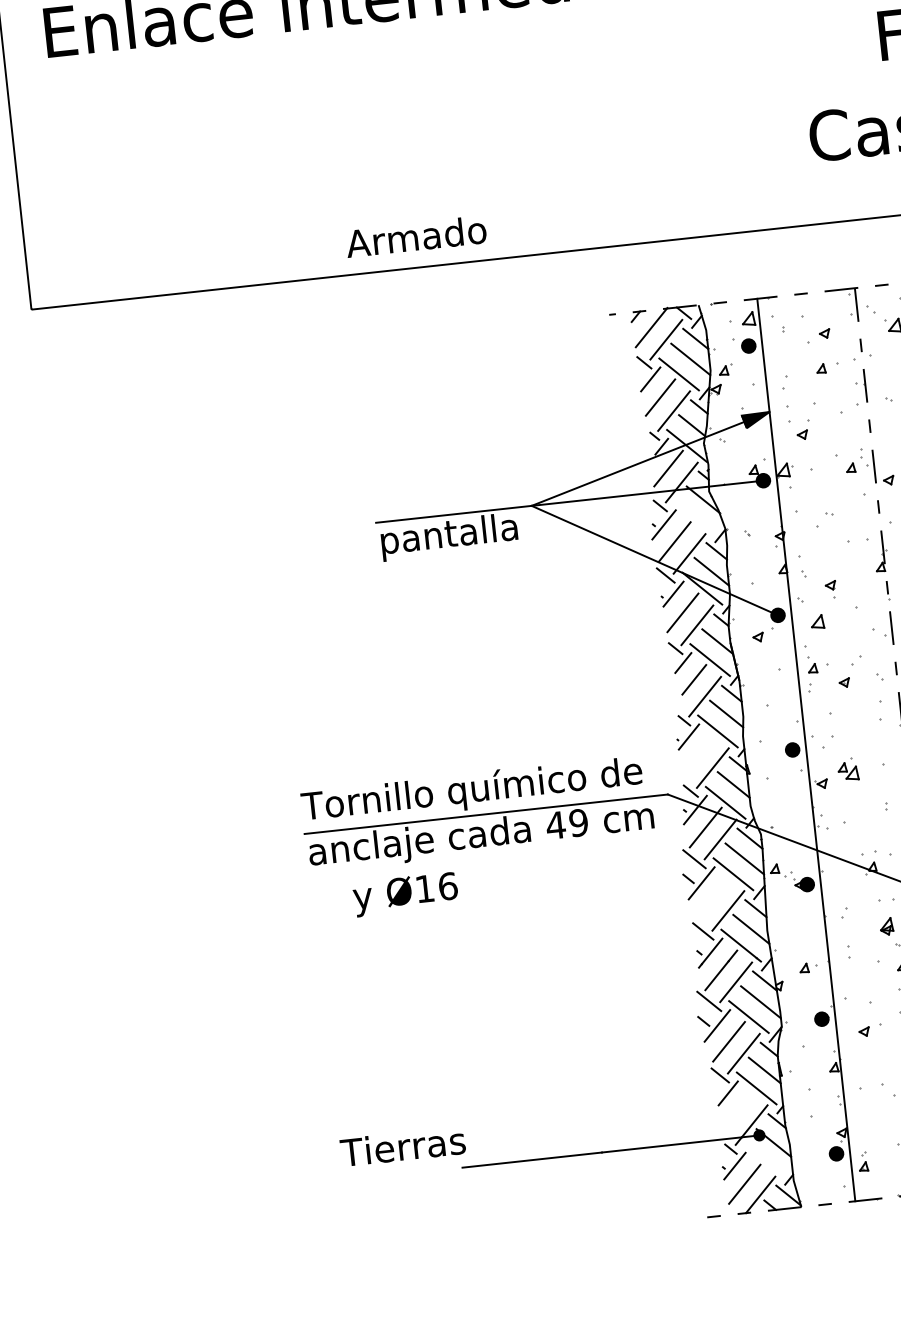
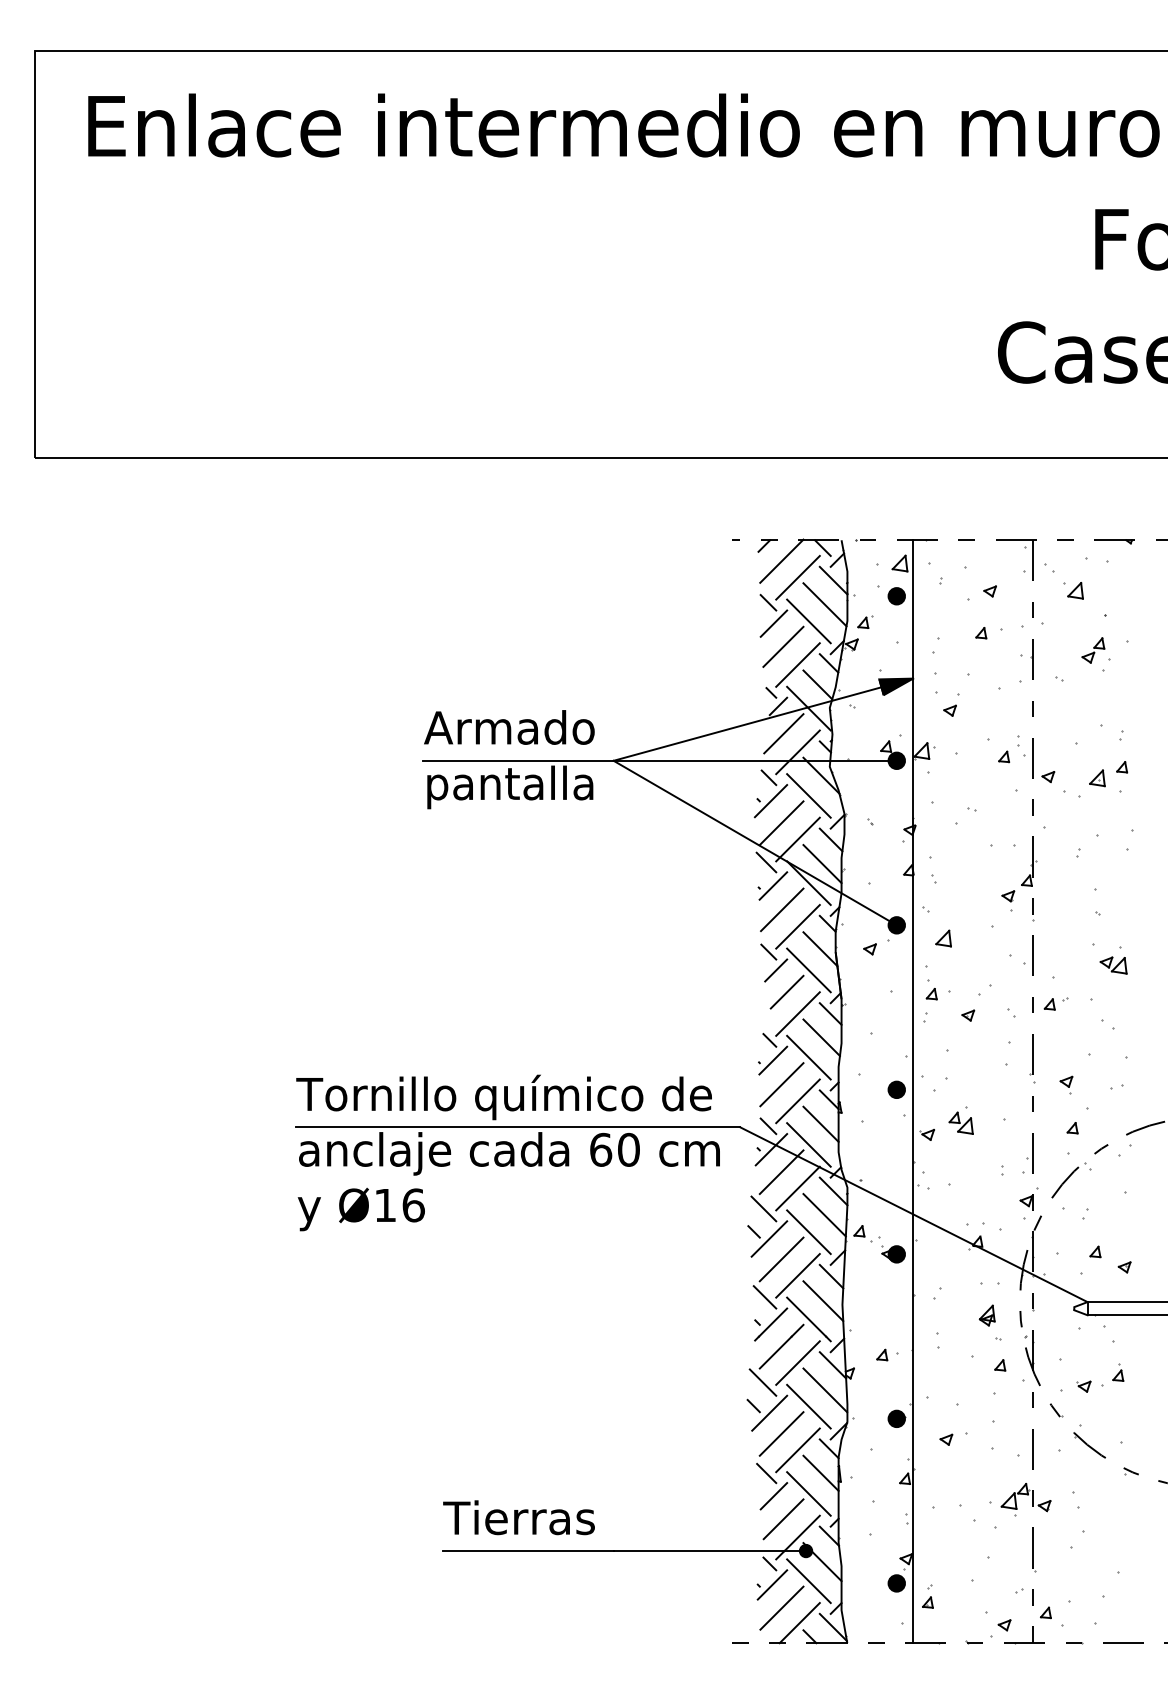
text: (416, 236) -> (509, 727), moved
line: (694, 516) -> (808, 795), added
part: (831, 589) -> (1008, 900), moved
line: (697, 755) -> (781, 1084), added
text: (566, 823) -> (614, 1149), 49 -> 60
text: (404, 894) -> (360, 1209), moved
line: (713, 899) -> (781, 1259), added
line: (738, 1111) -> (783, 1519), added
text: (402, 1146) -> (518, 1517), moved
line: (764, 1160) -> (808, 1581), added

